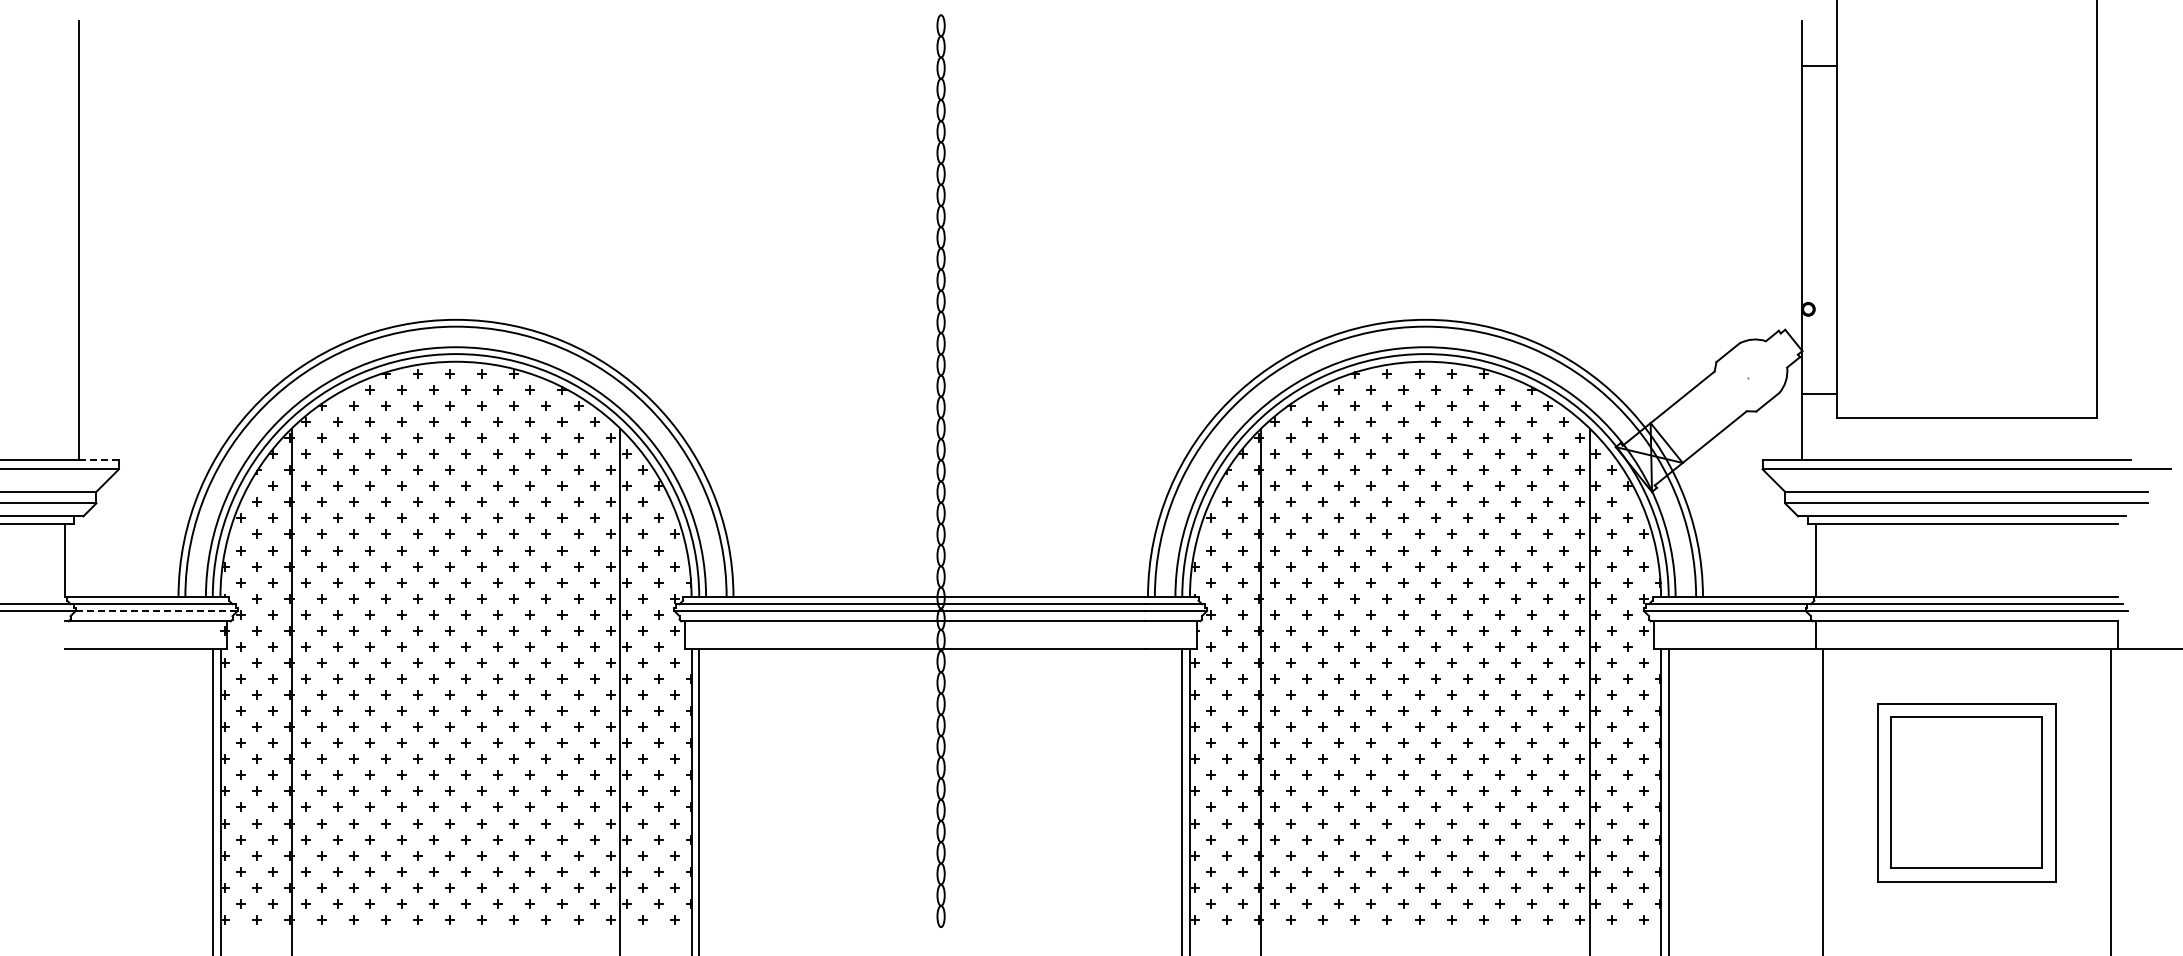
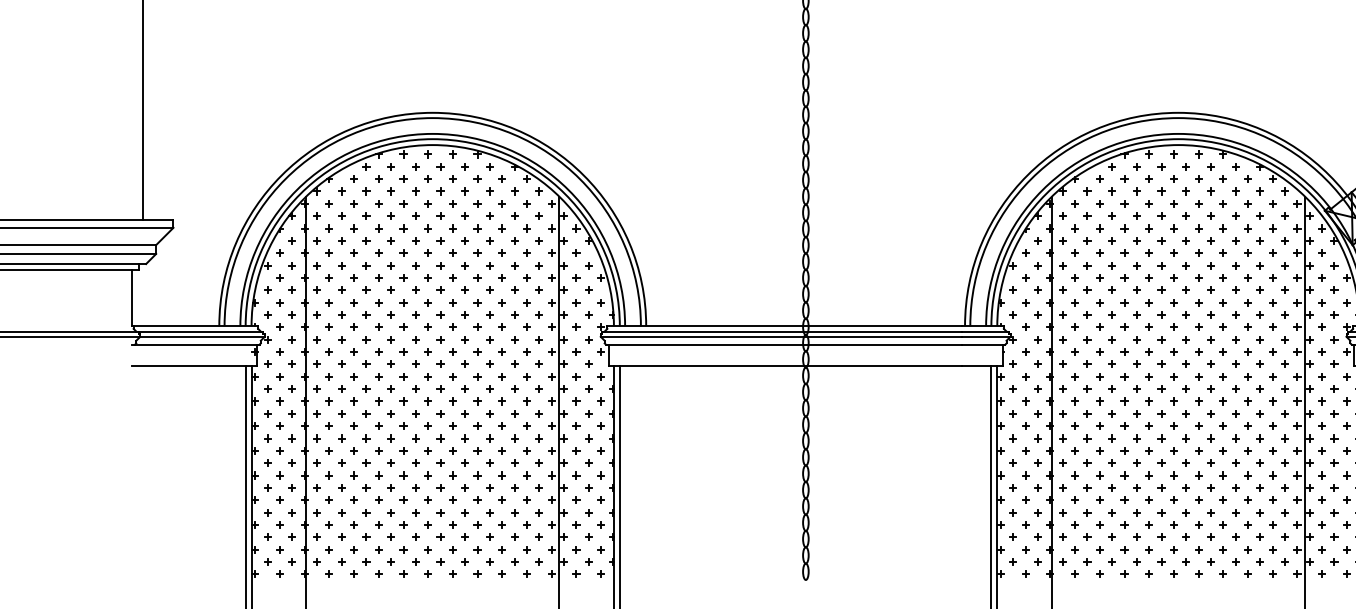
line: (99, 459) -> (158, 220), dashed -> solid
line: (156, 611) -> (202, 337), dashed -> solid

